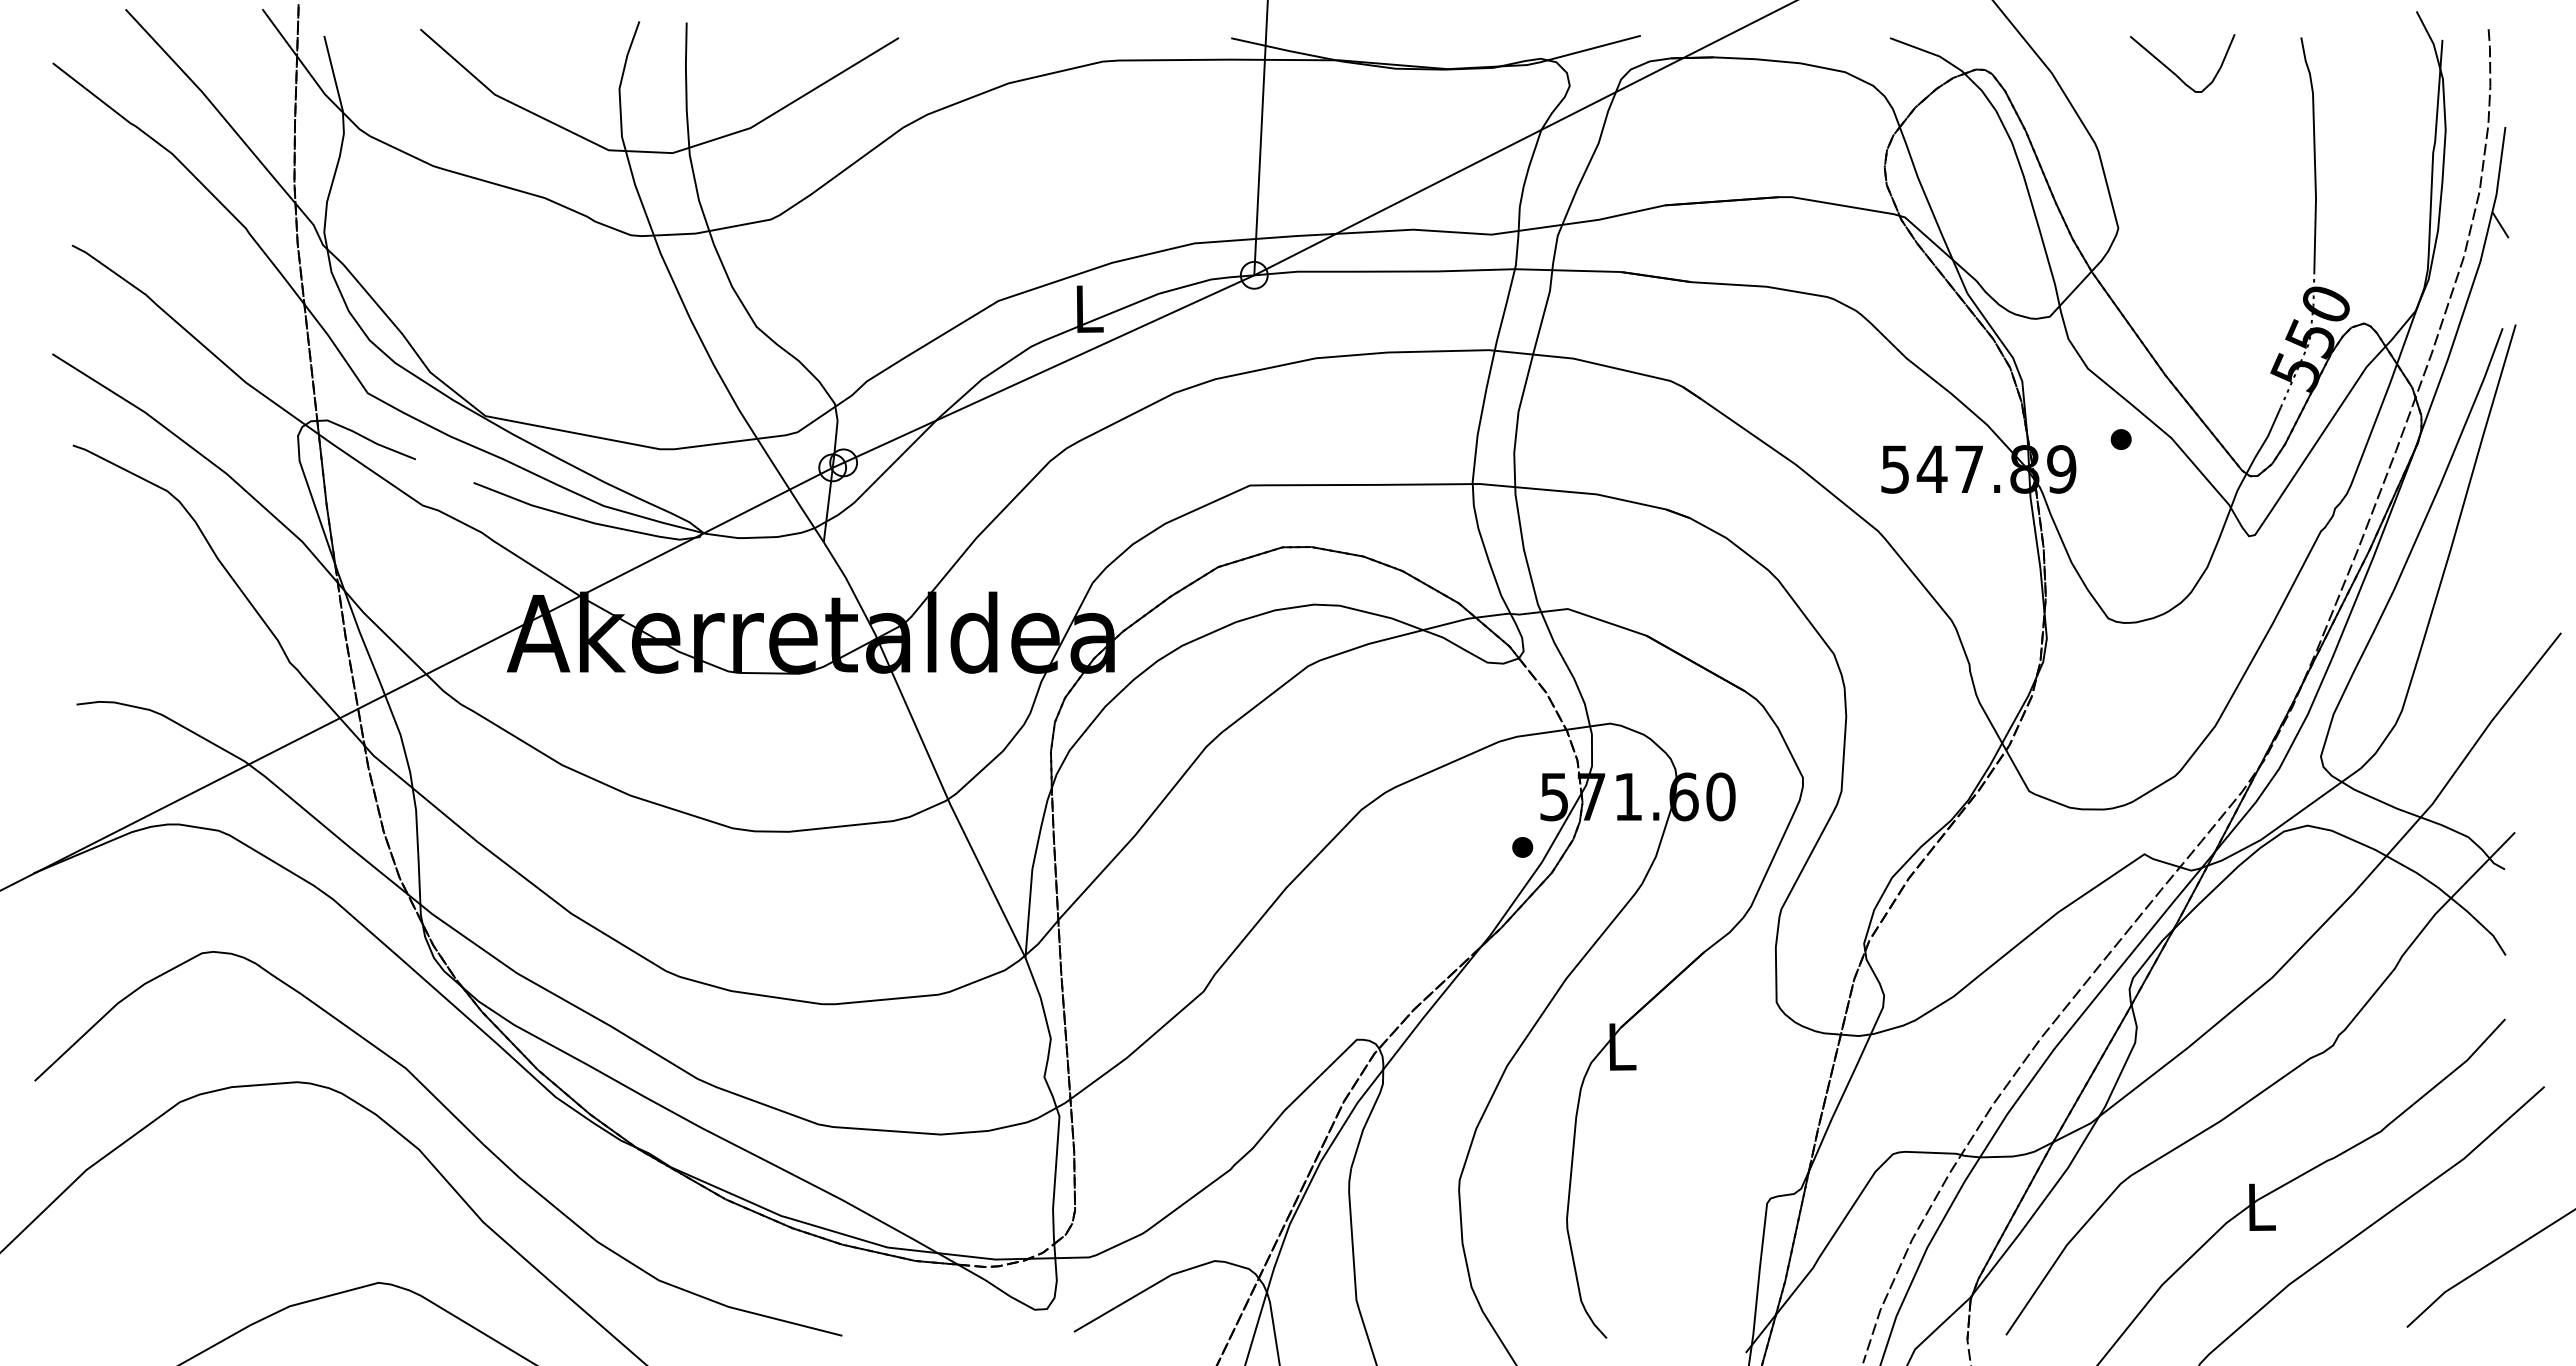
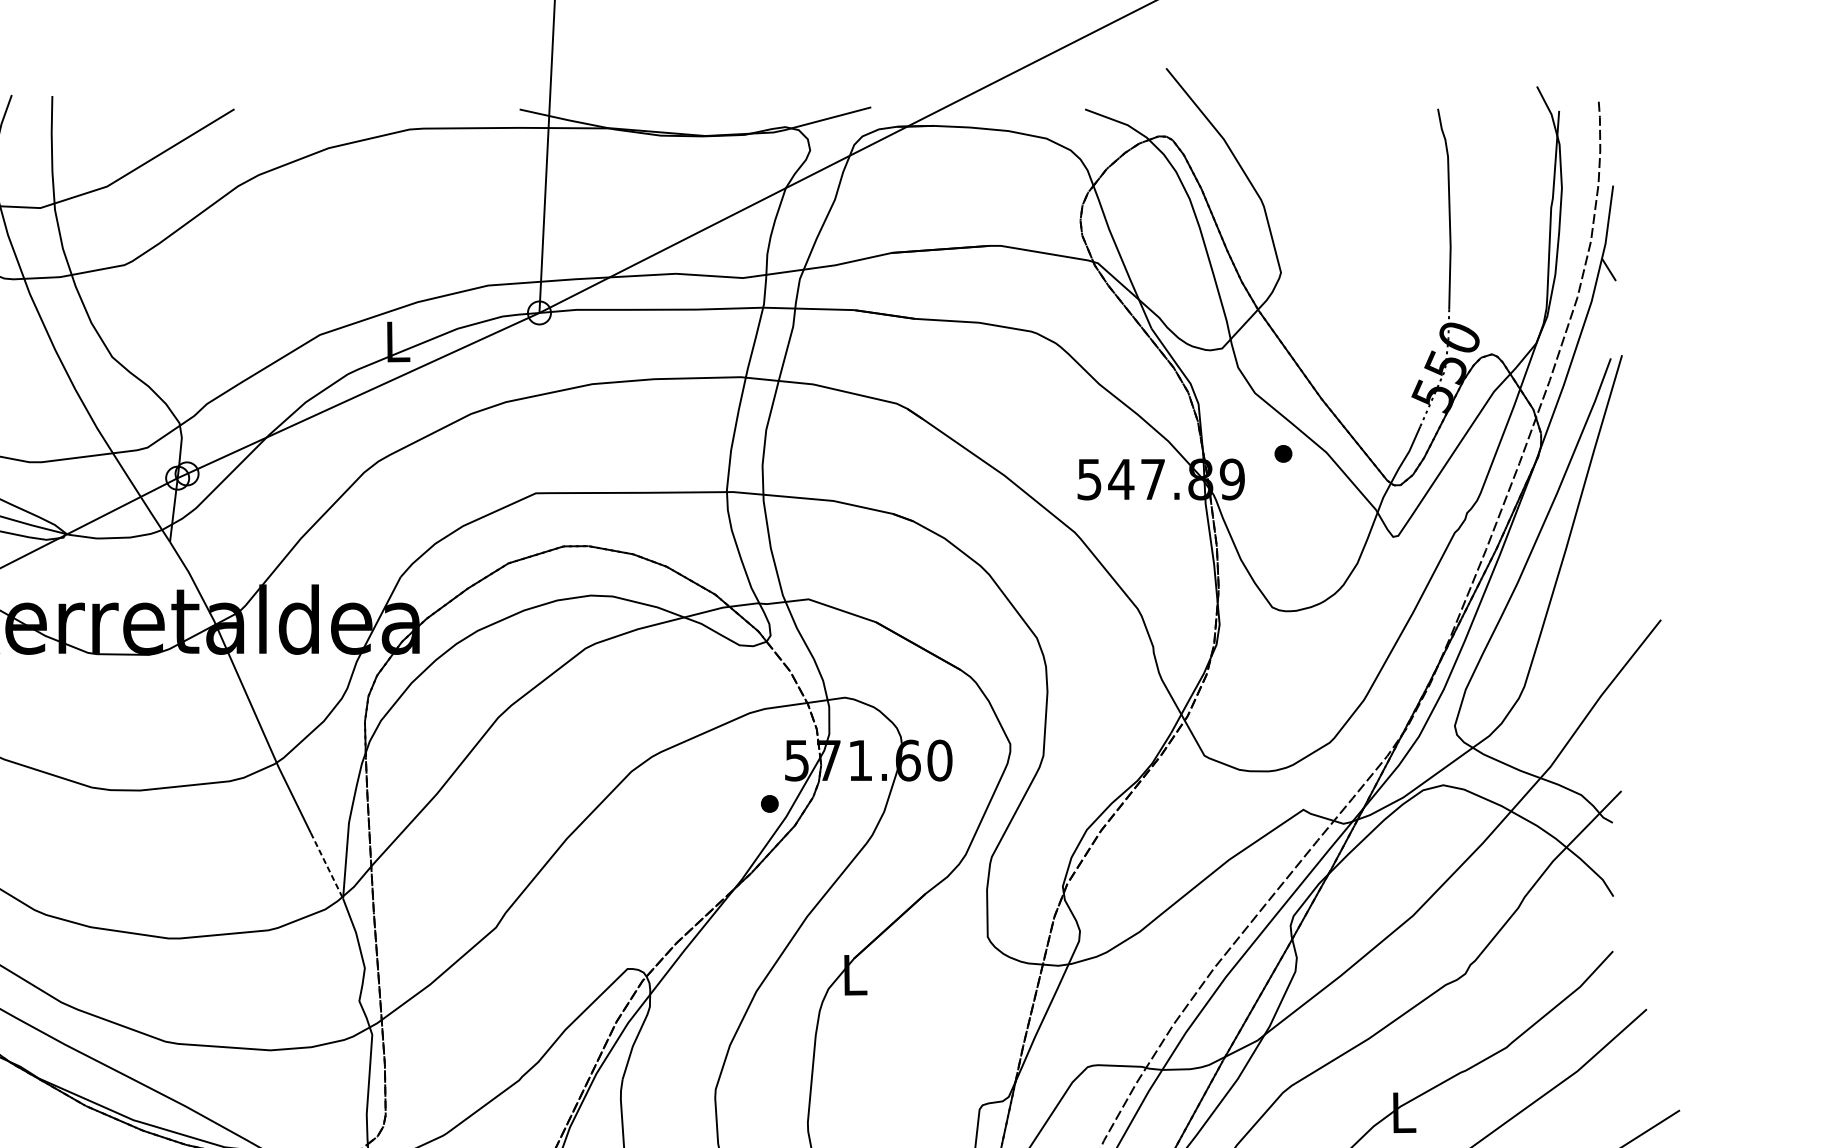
curve: (2173, 71) -> (1328, 138), removed
line: (1006, 919) -> (326, 865), solid -> dashed

